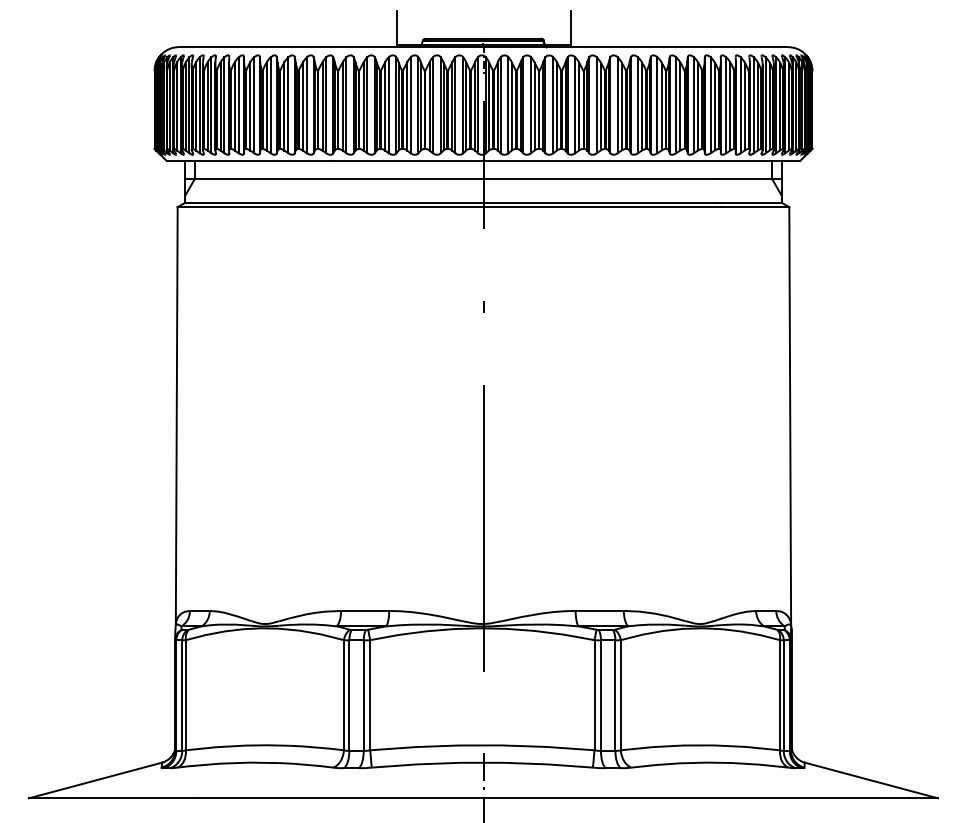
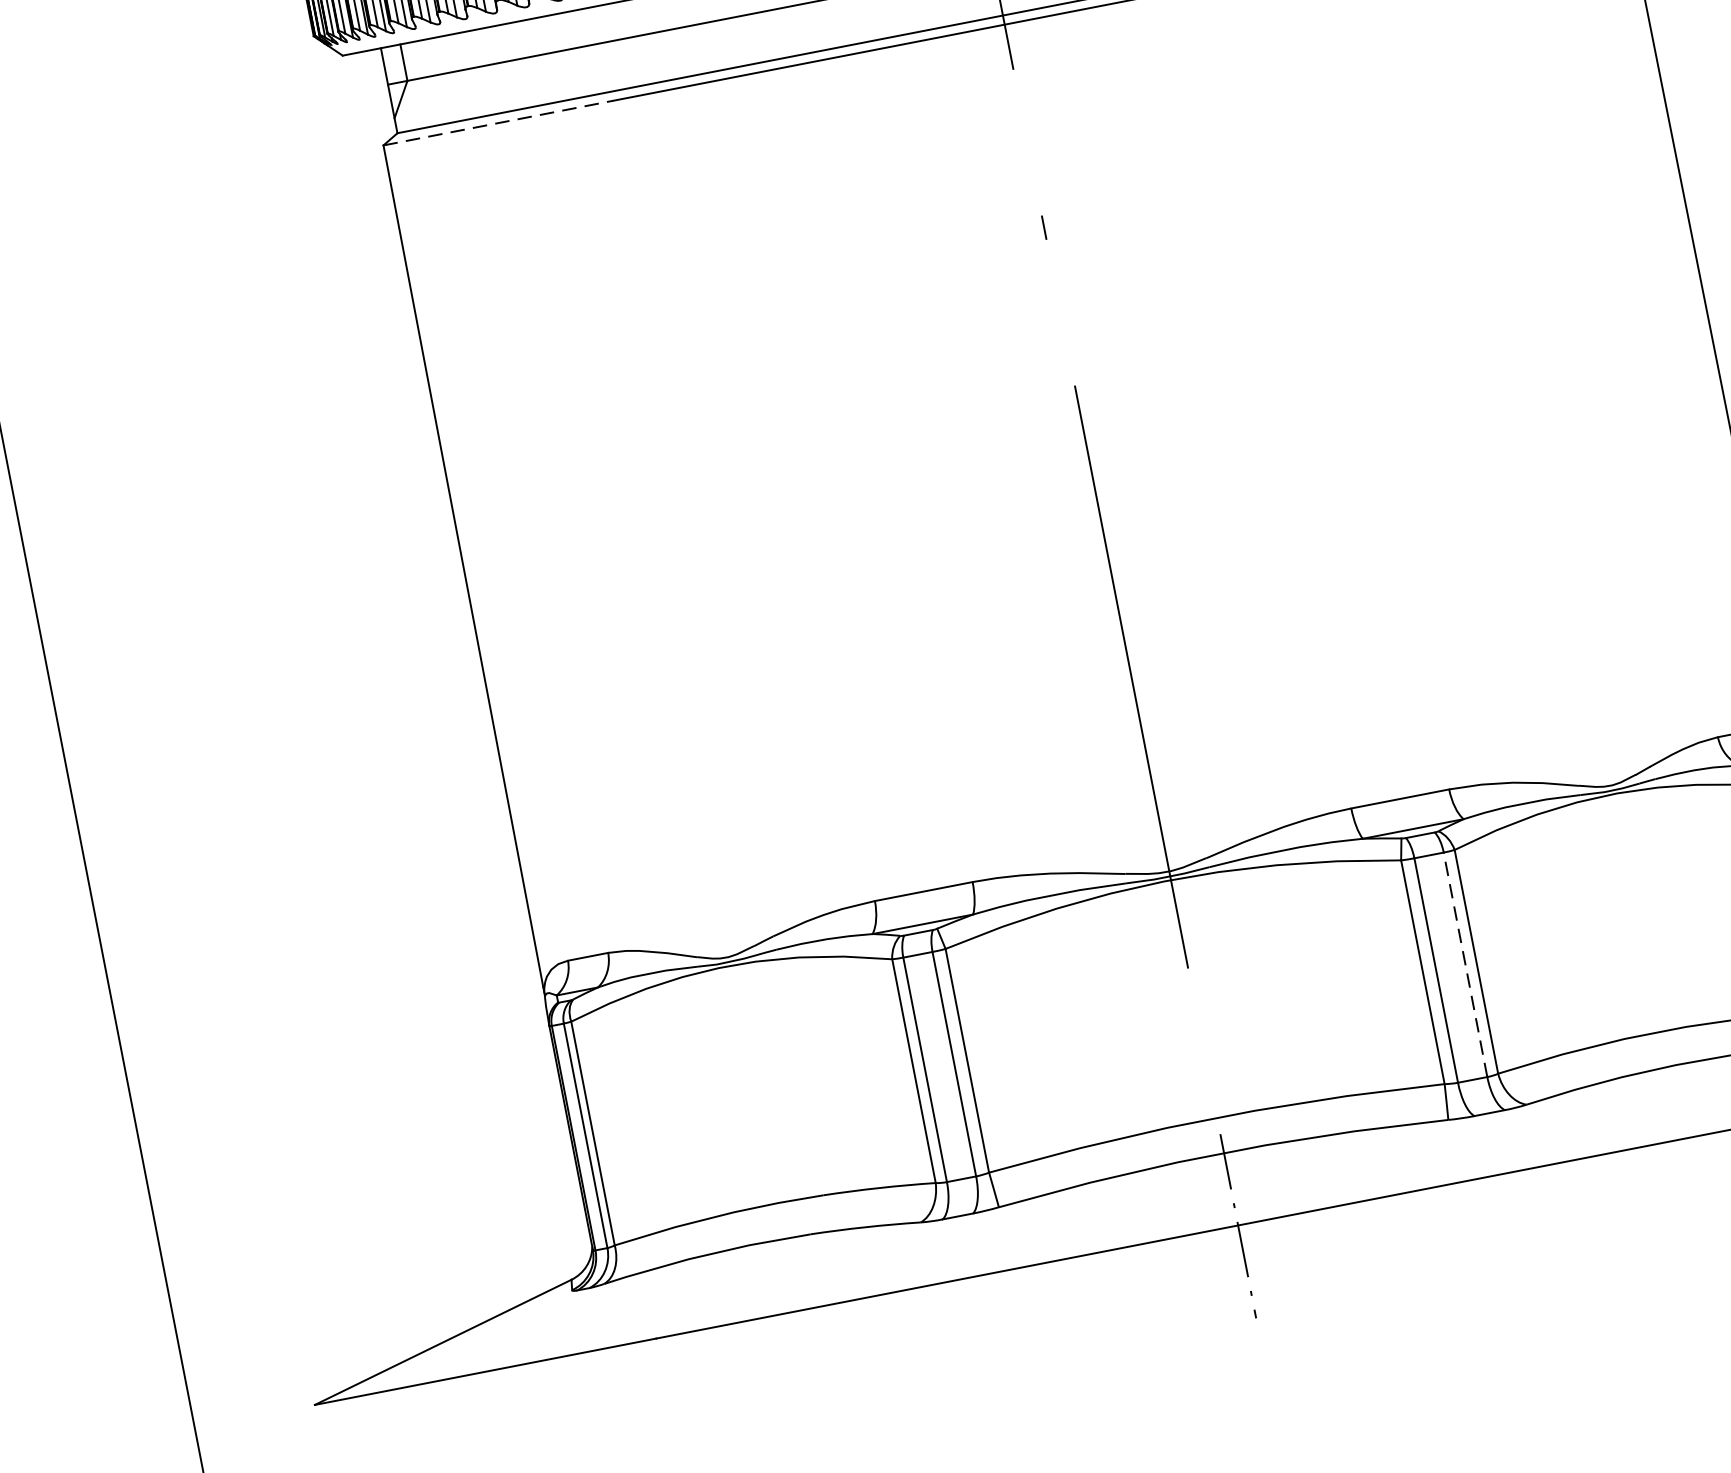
line: (234, 207) -> (499, 123), solid -> dashed
line: (615, 695) -> (1465, 964), solid -> dashed

